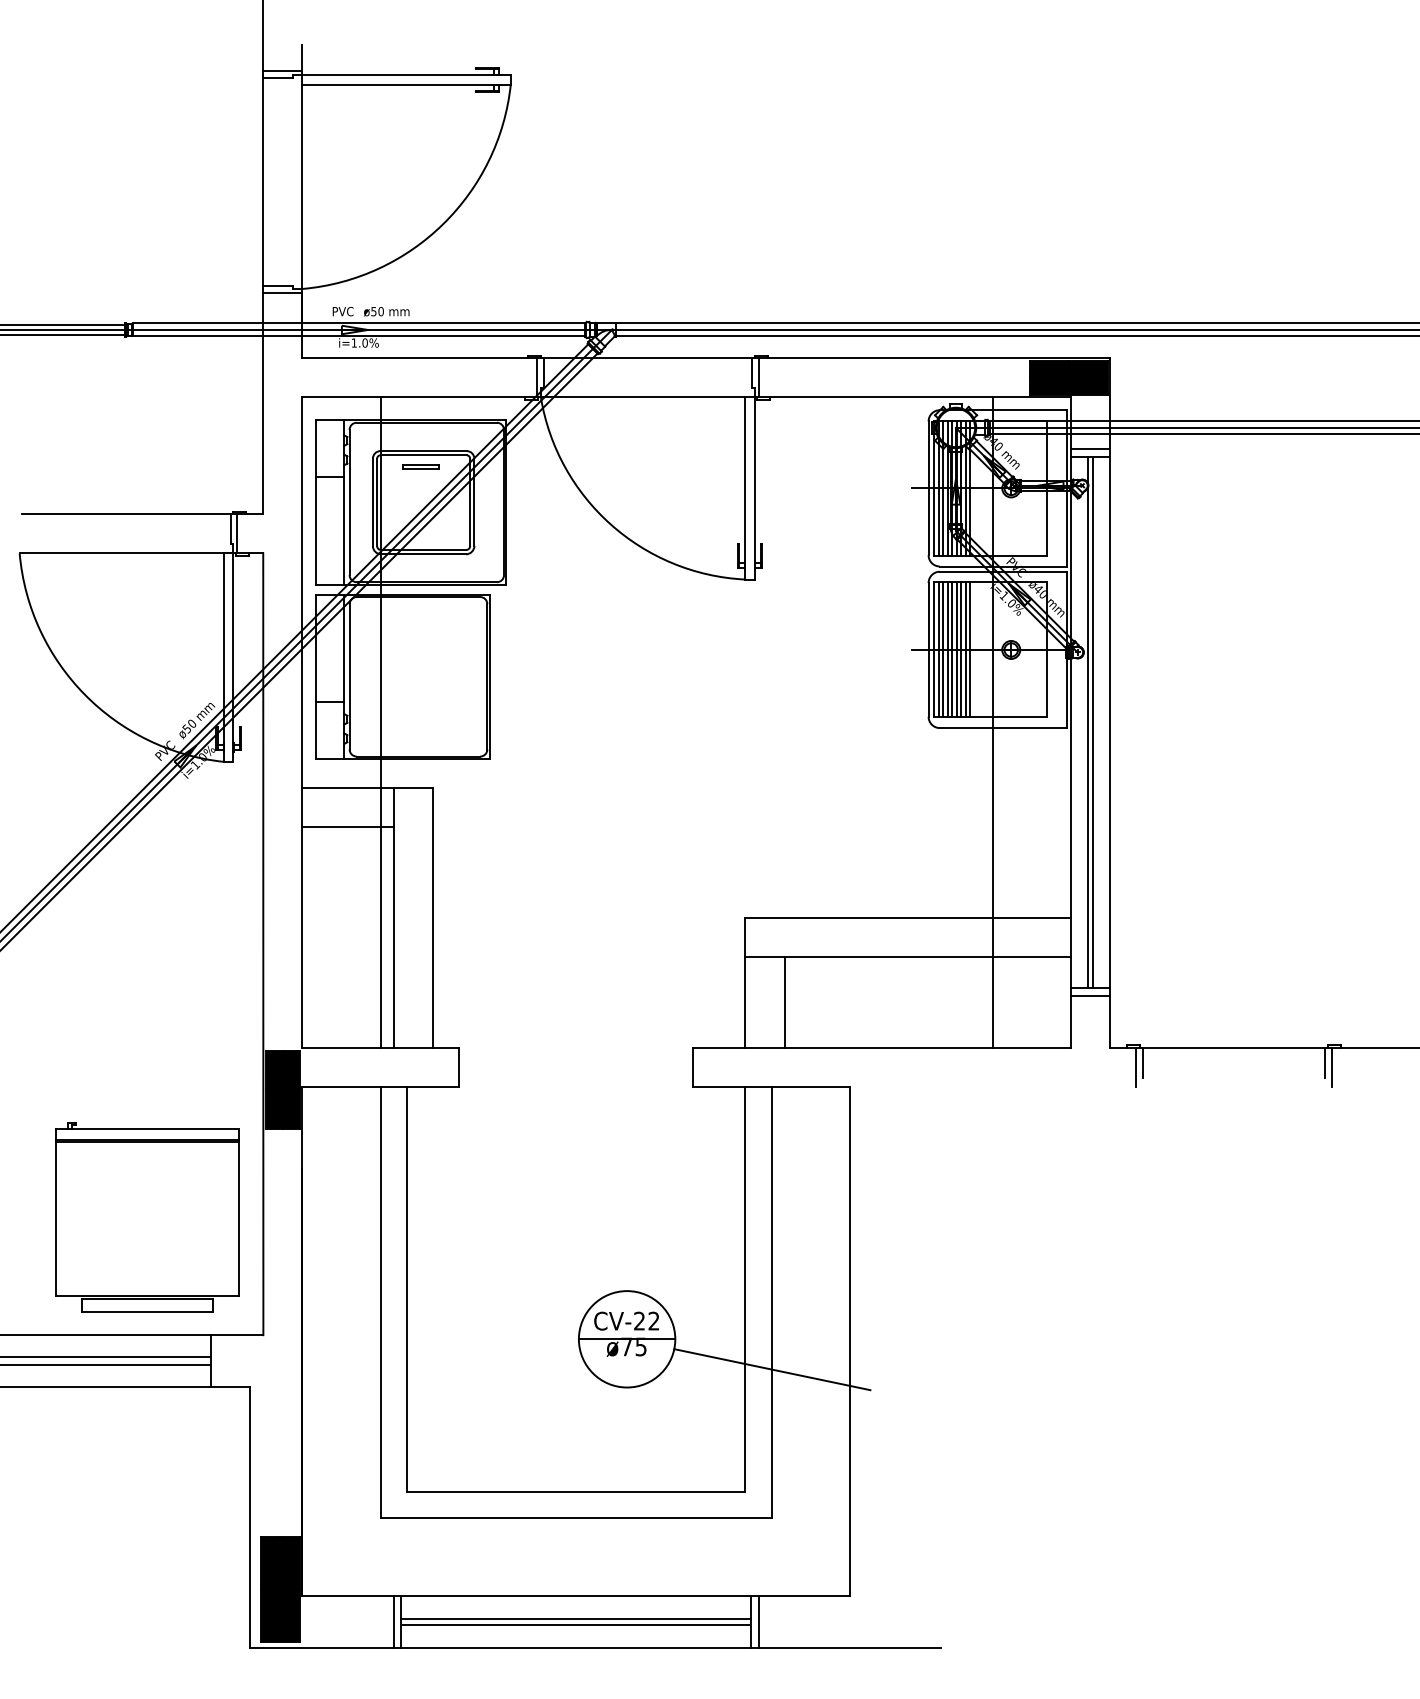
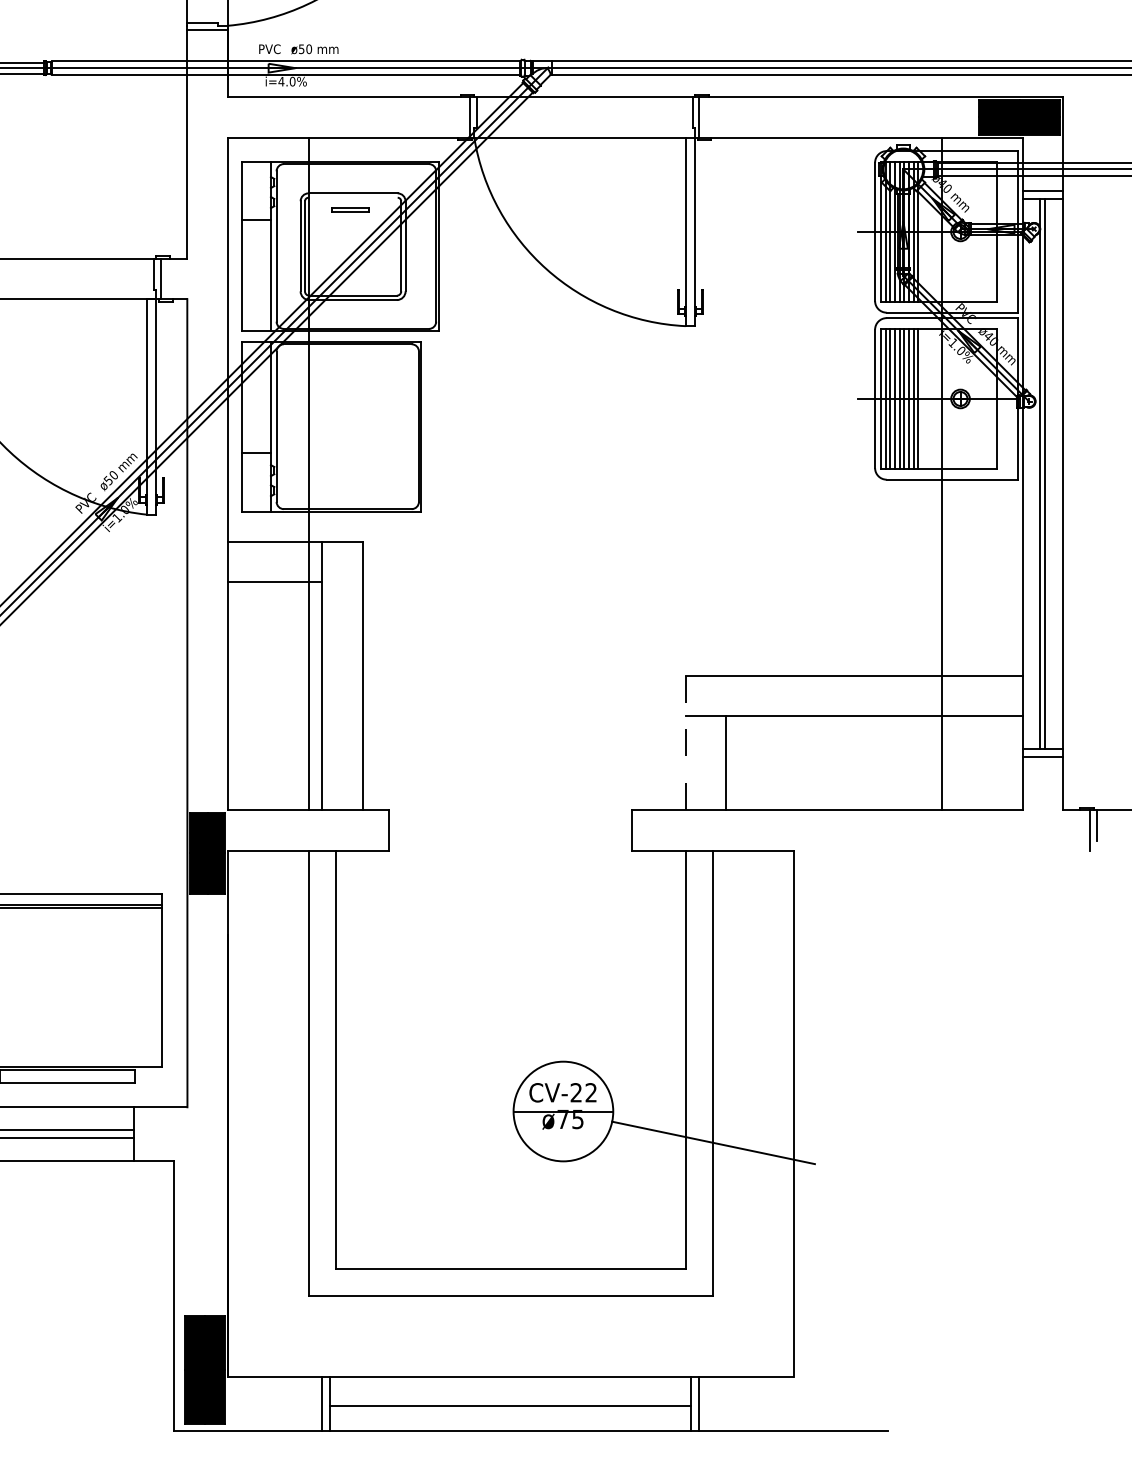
text: (354, 342) -> (281, 81), i=1.0% -> i=4.0%
line: (423, 455) -> (352, 197), removed
line: (745, 982) -> (685, 742), solid -> dashed
line: (575, 1619) -> (510, 1401), removed

